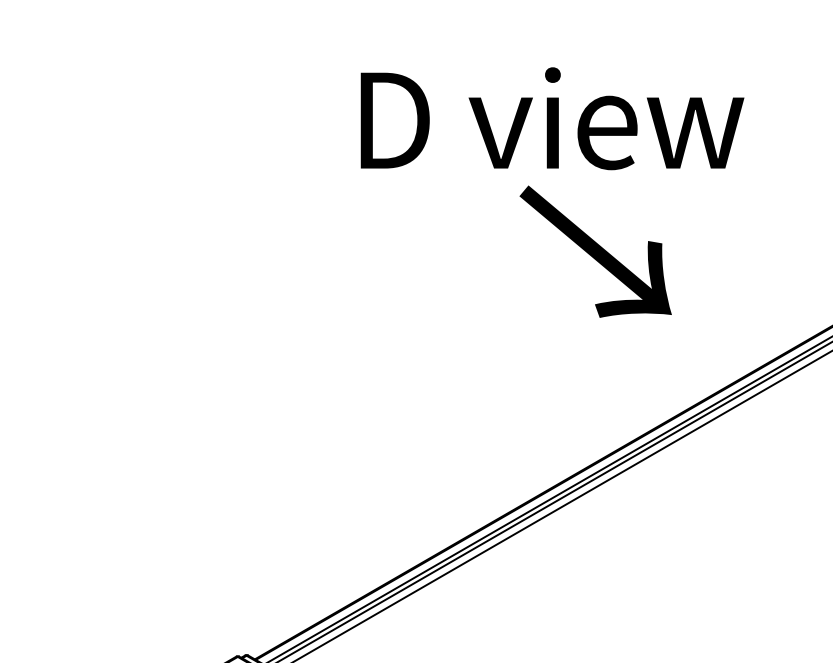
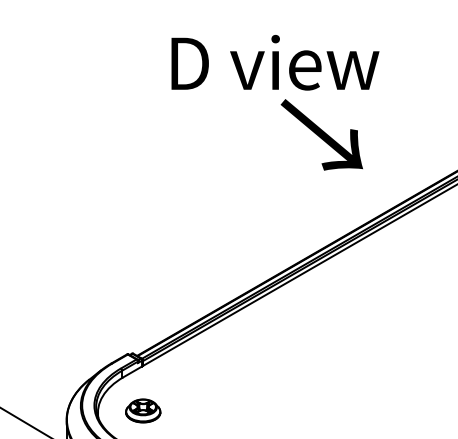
text: (552, 118) -> (275, 62), moved

